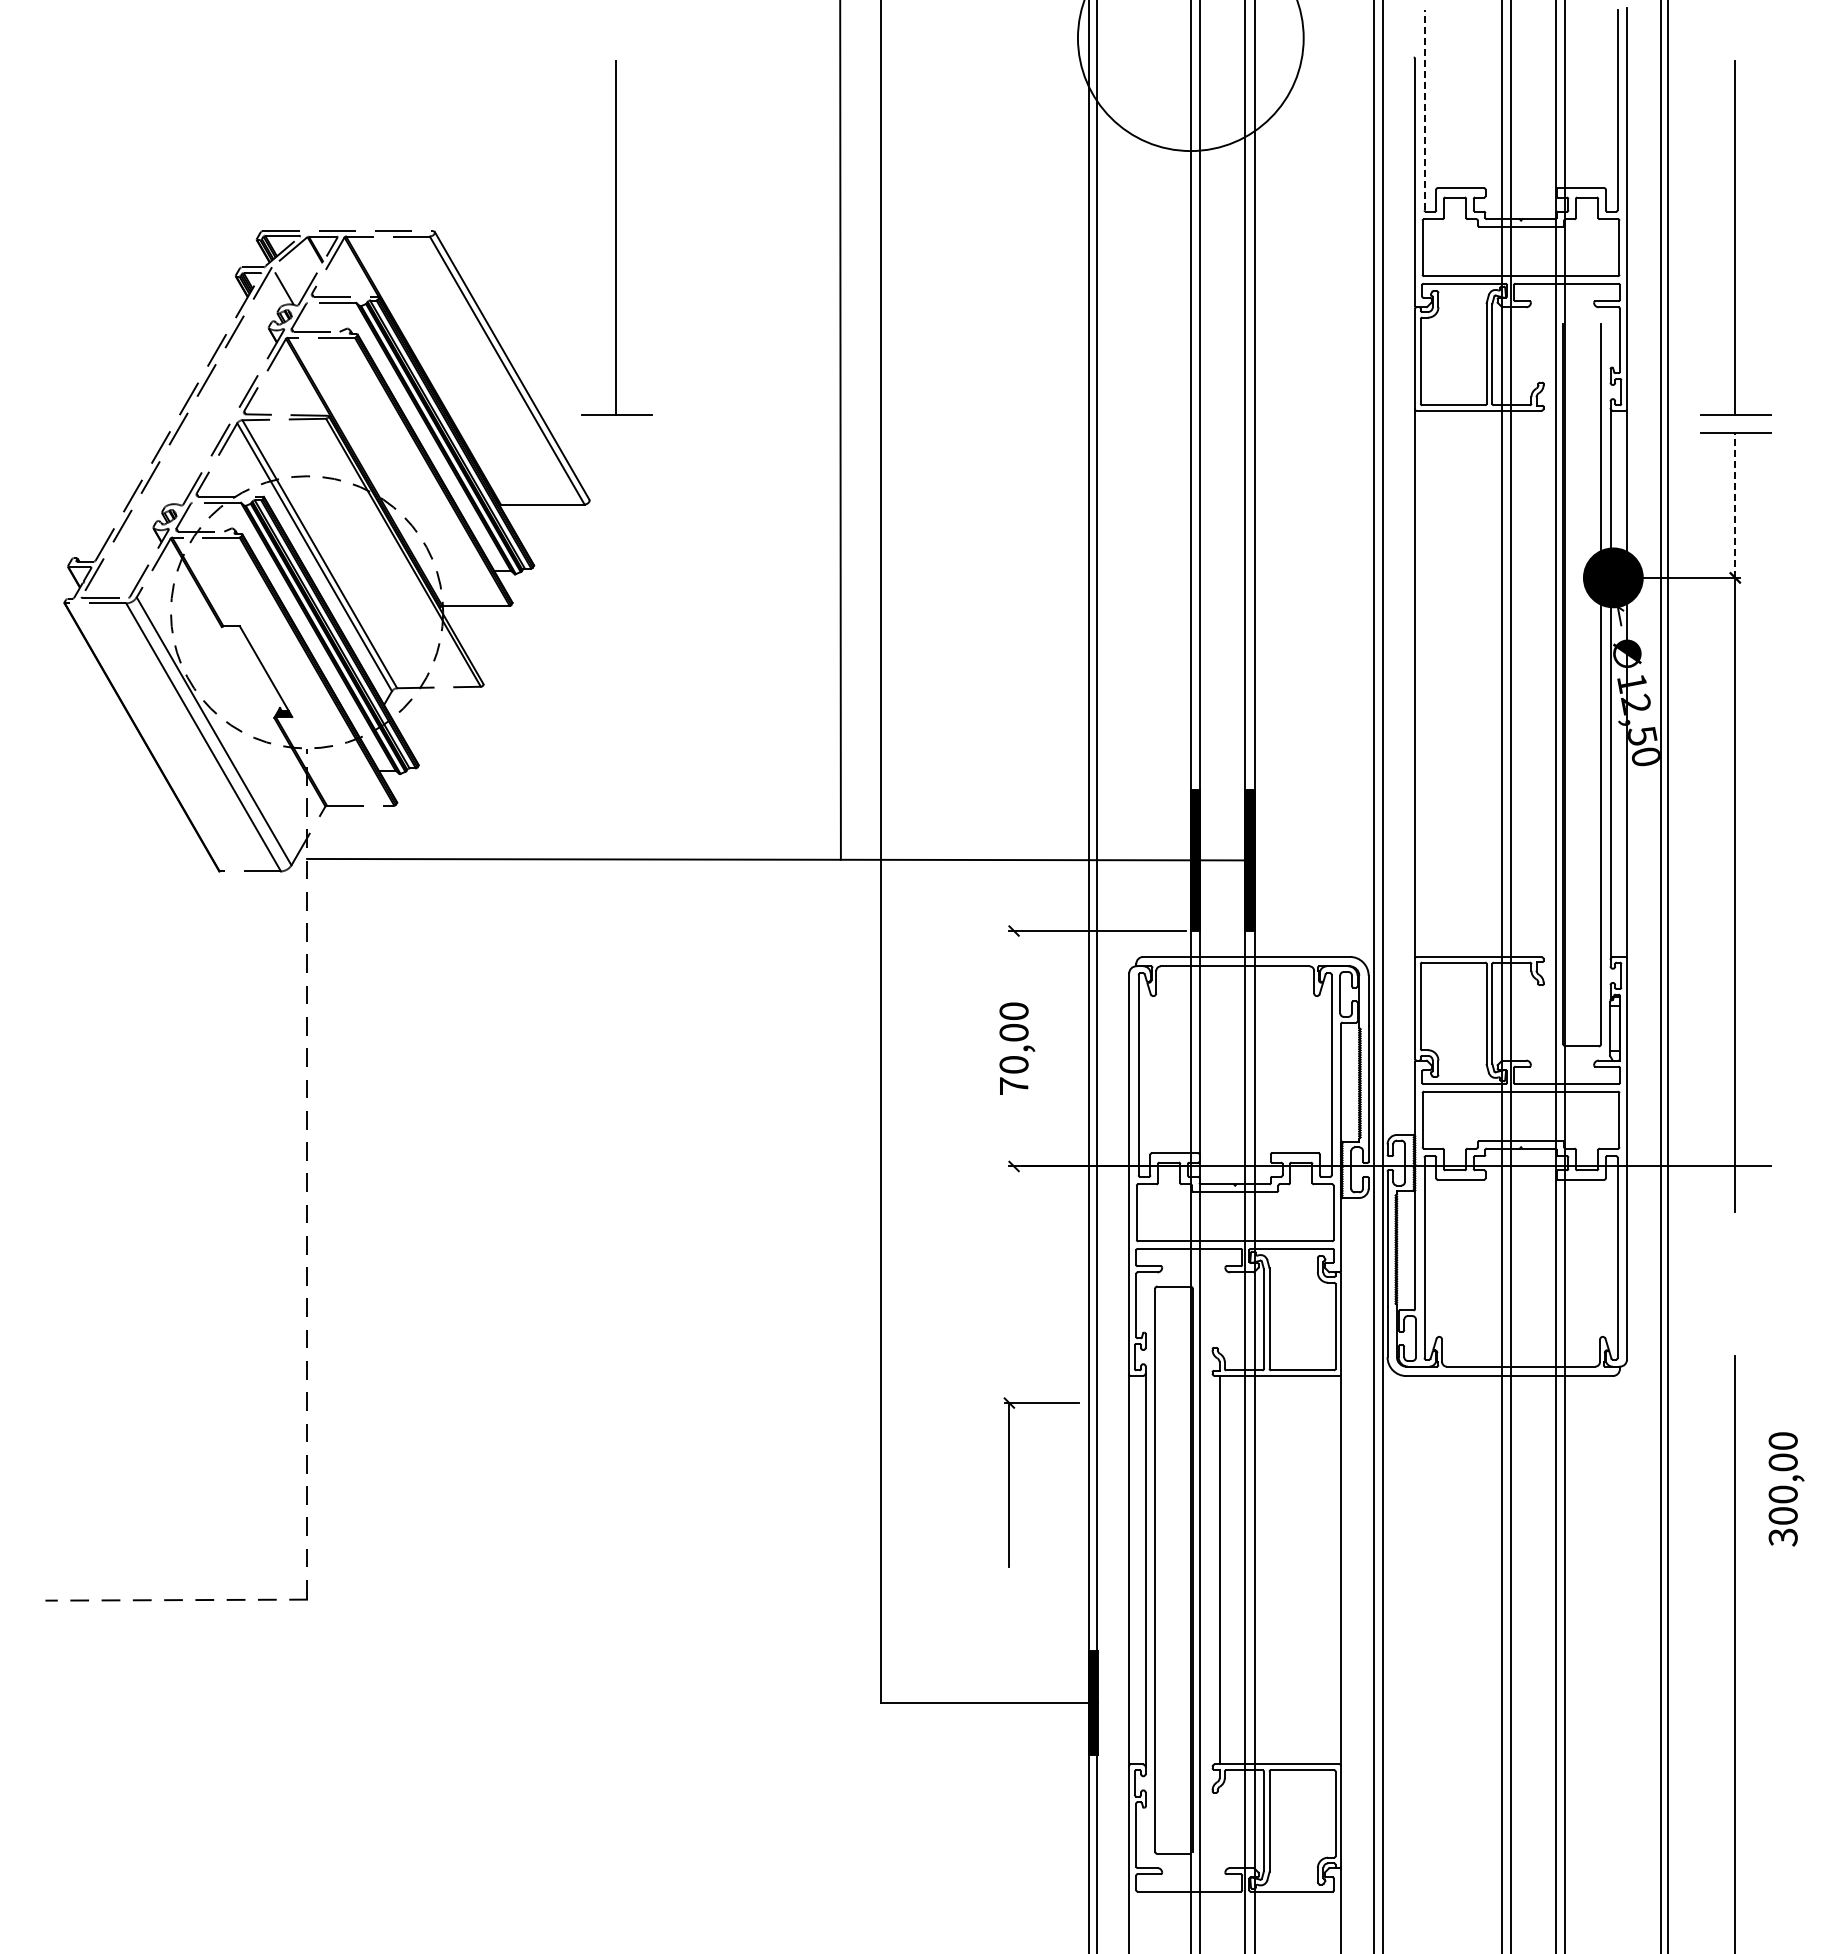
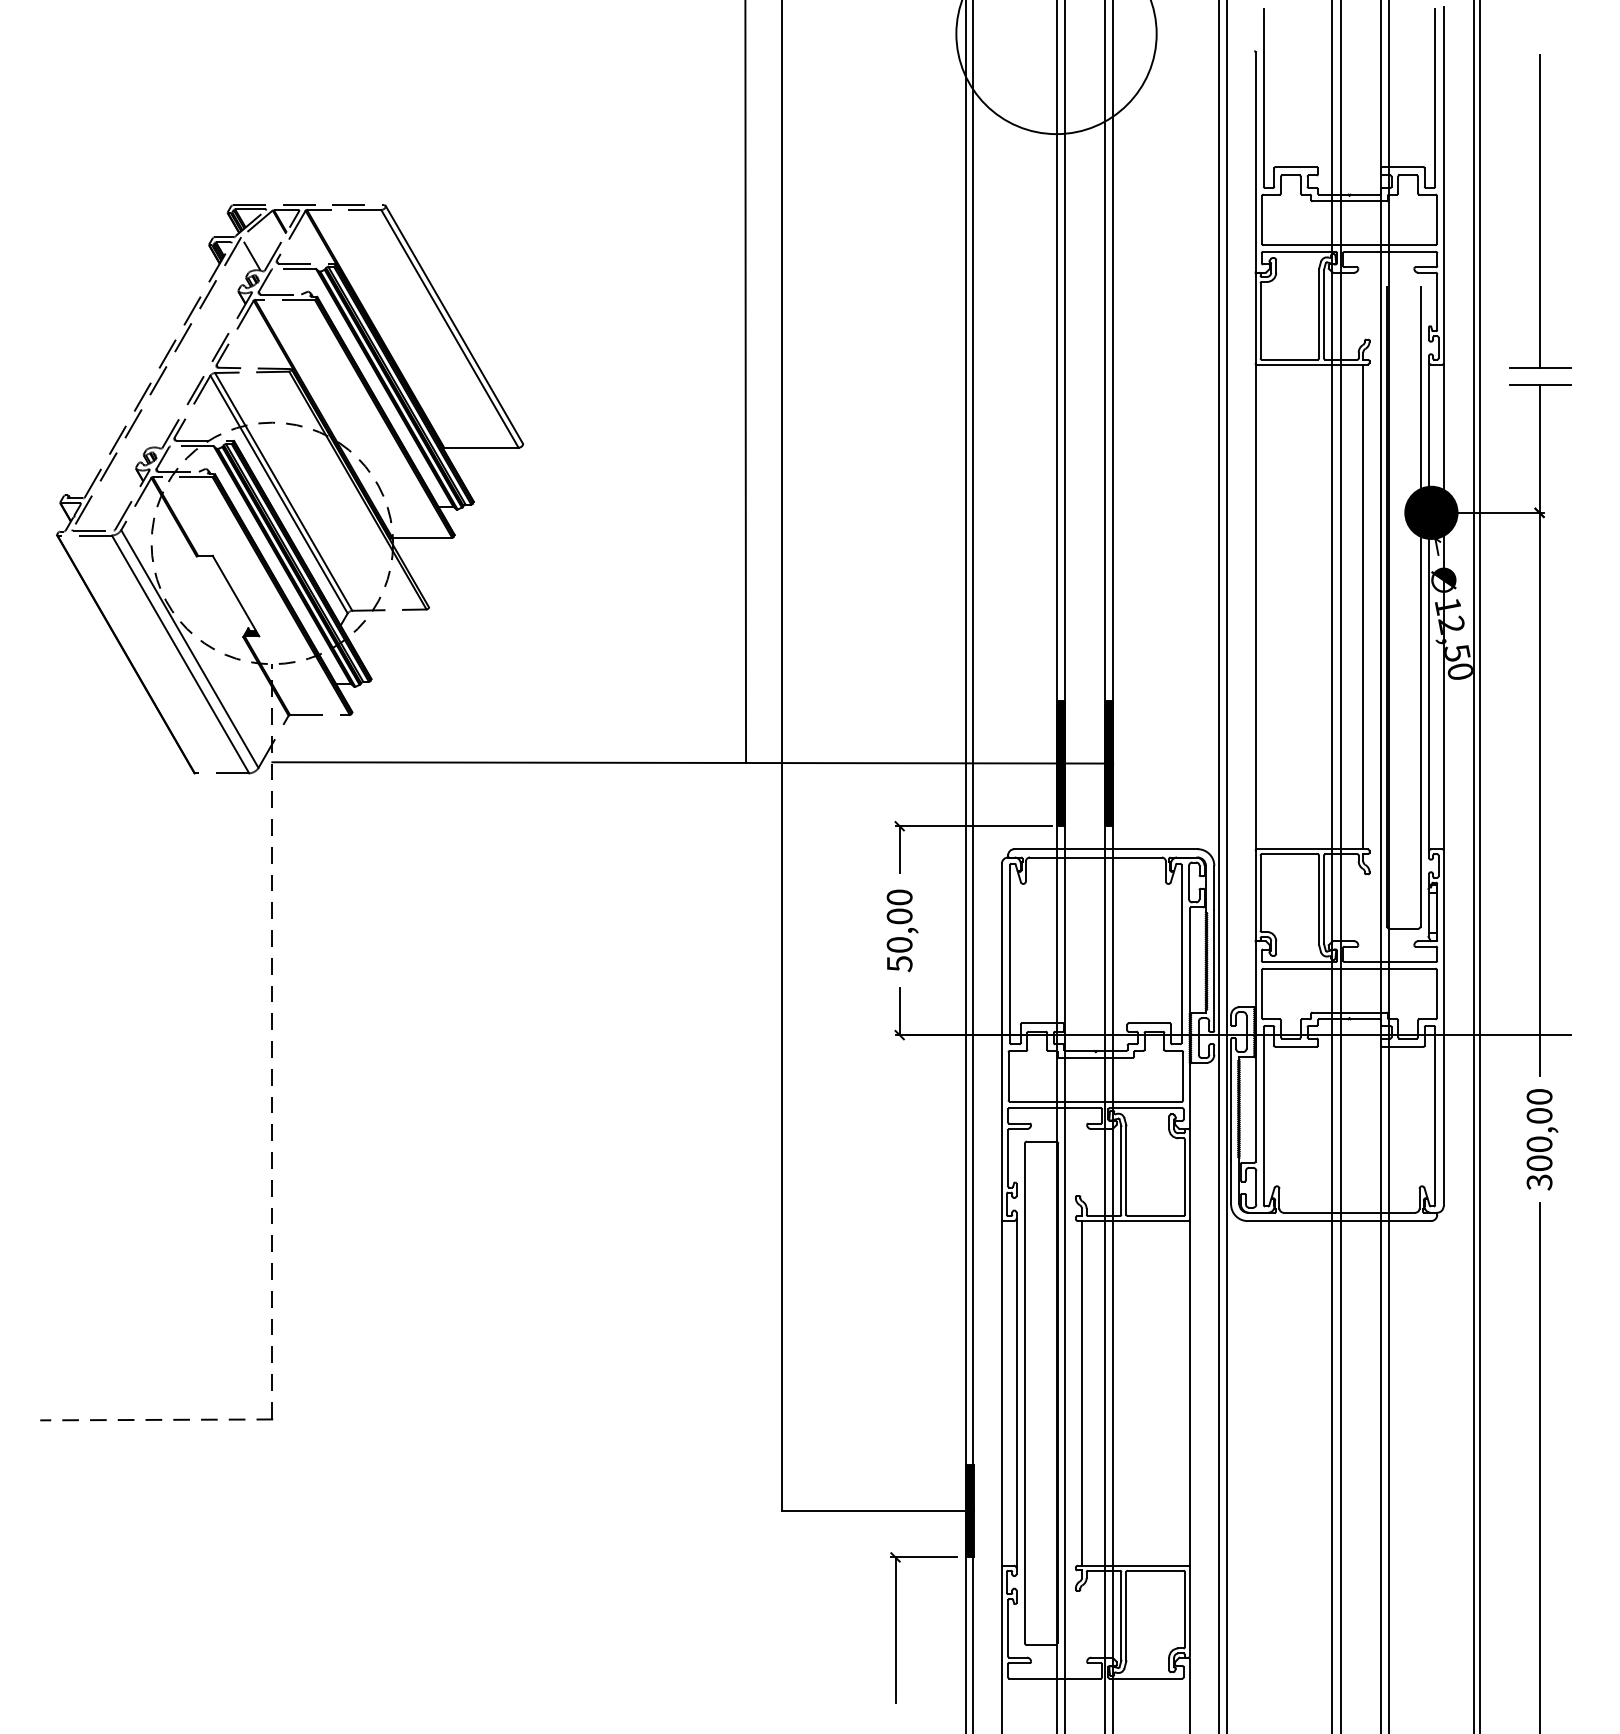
line: (1424, 109) -> (1263, 97), dashed -> solid
part: (616, 237) -> (546, 210), removed
line: (1735, 505) -> (1539, 448), dashed -> solid
line: (1536, 683) -> (1363, 606), added
line: (1014, 957) -> (900, 849), added
text: (1014, 1086) -> (900, 964), 70,00 -> 50,00
line: (1014, 1139) -> (900, 1011), added
part: (1009, 1482) -> (895, 1627), moved
text: (1786, 1489) -> (1542, 1139), moved

